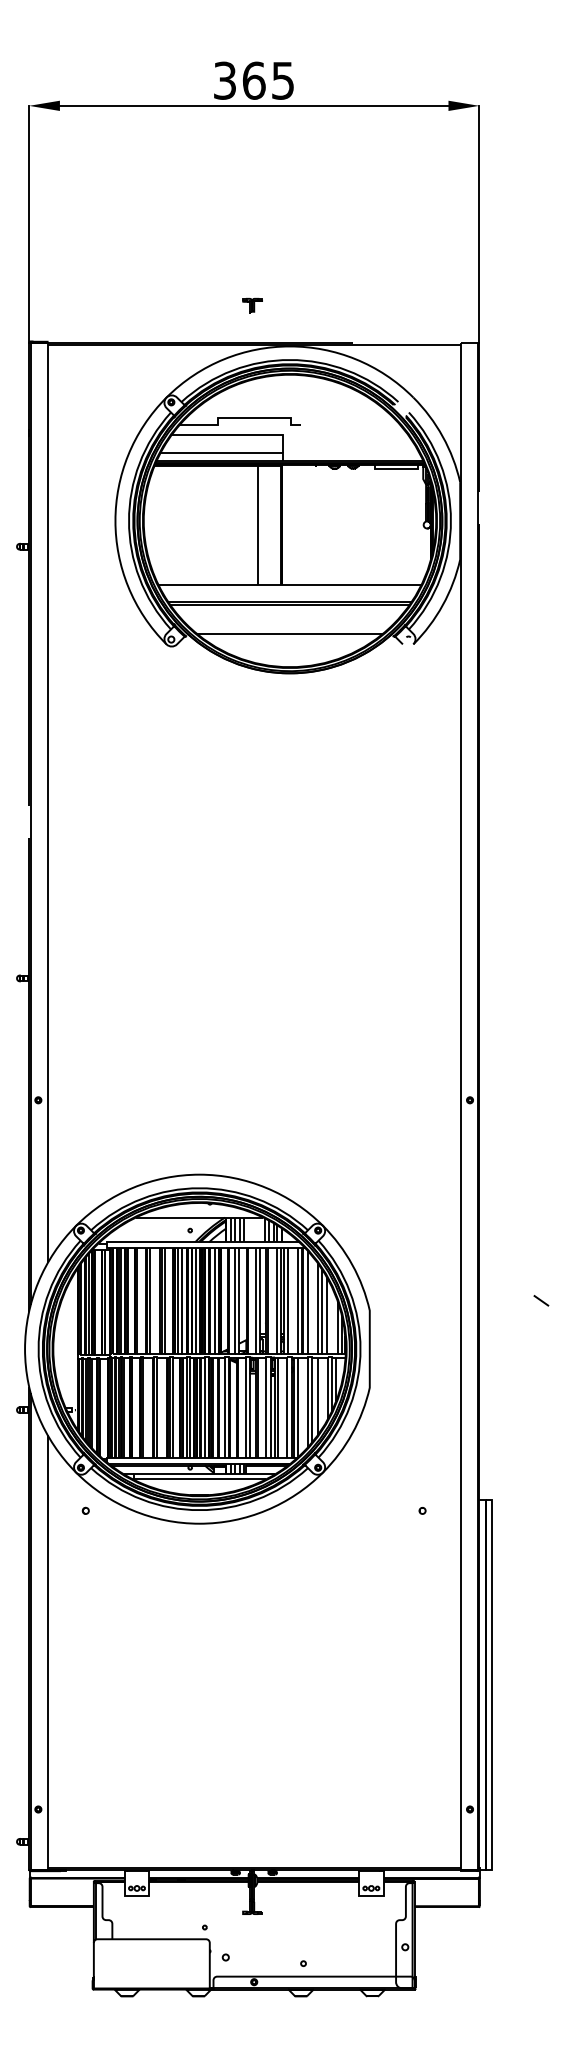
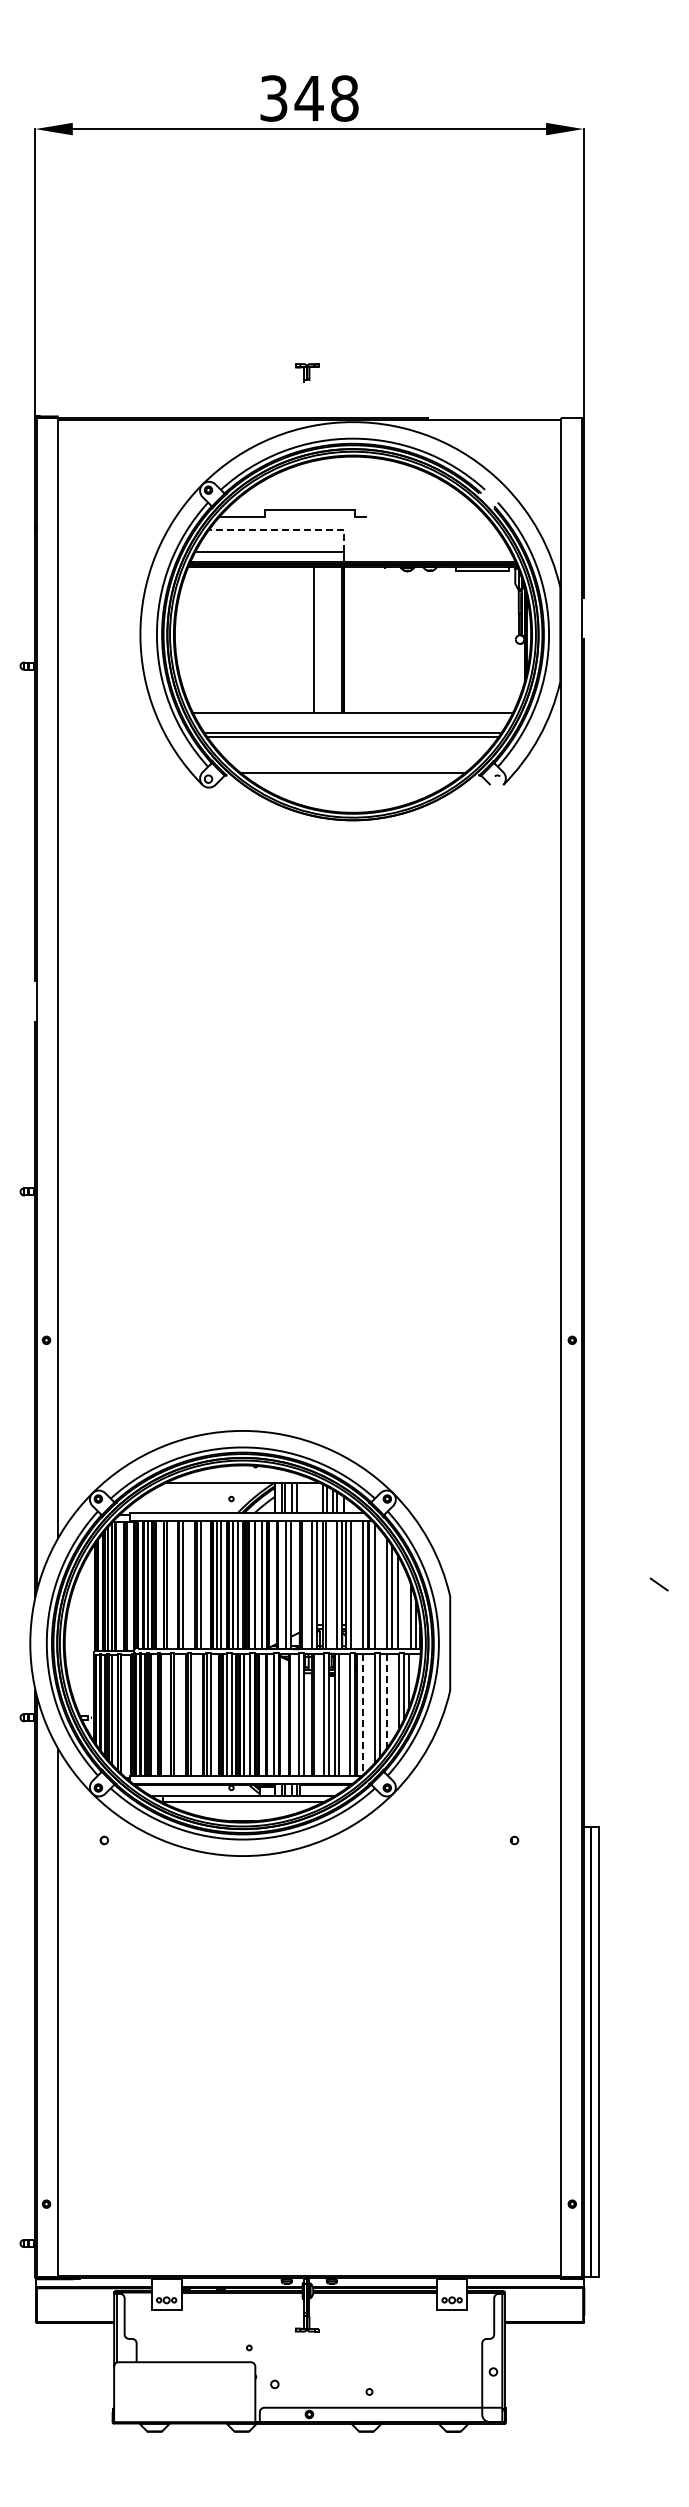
text: (268, 80) -> (326, 98), 365 -> 348
line: (236, 434) -> (287, 529), solid -> dashed
line: (317, 1396) -> (386, 1701), solid -> dashed
line: (297, 1407) -> (362, 1714), solid -> dashed

